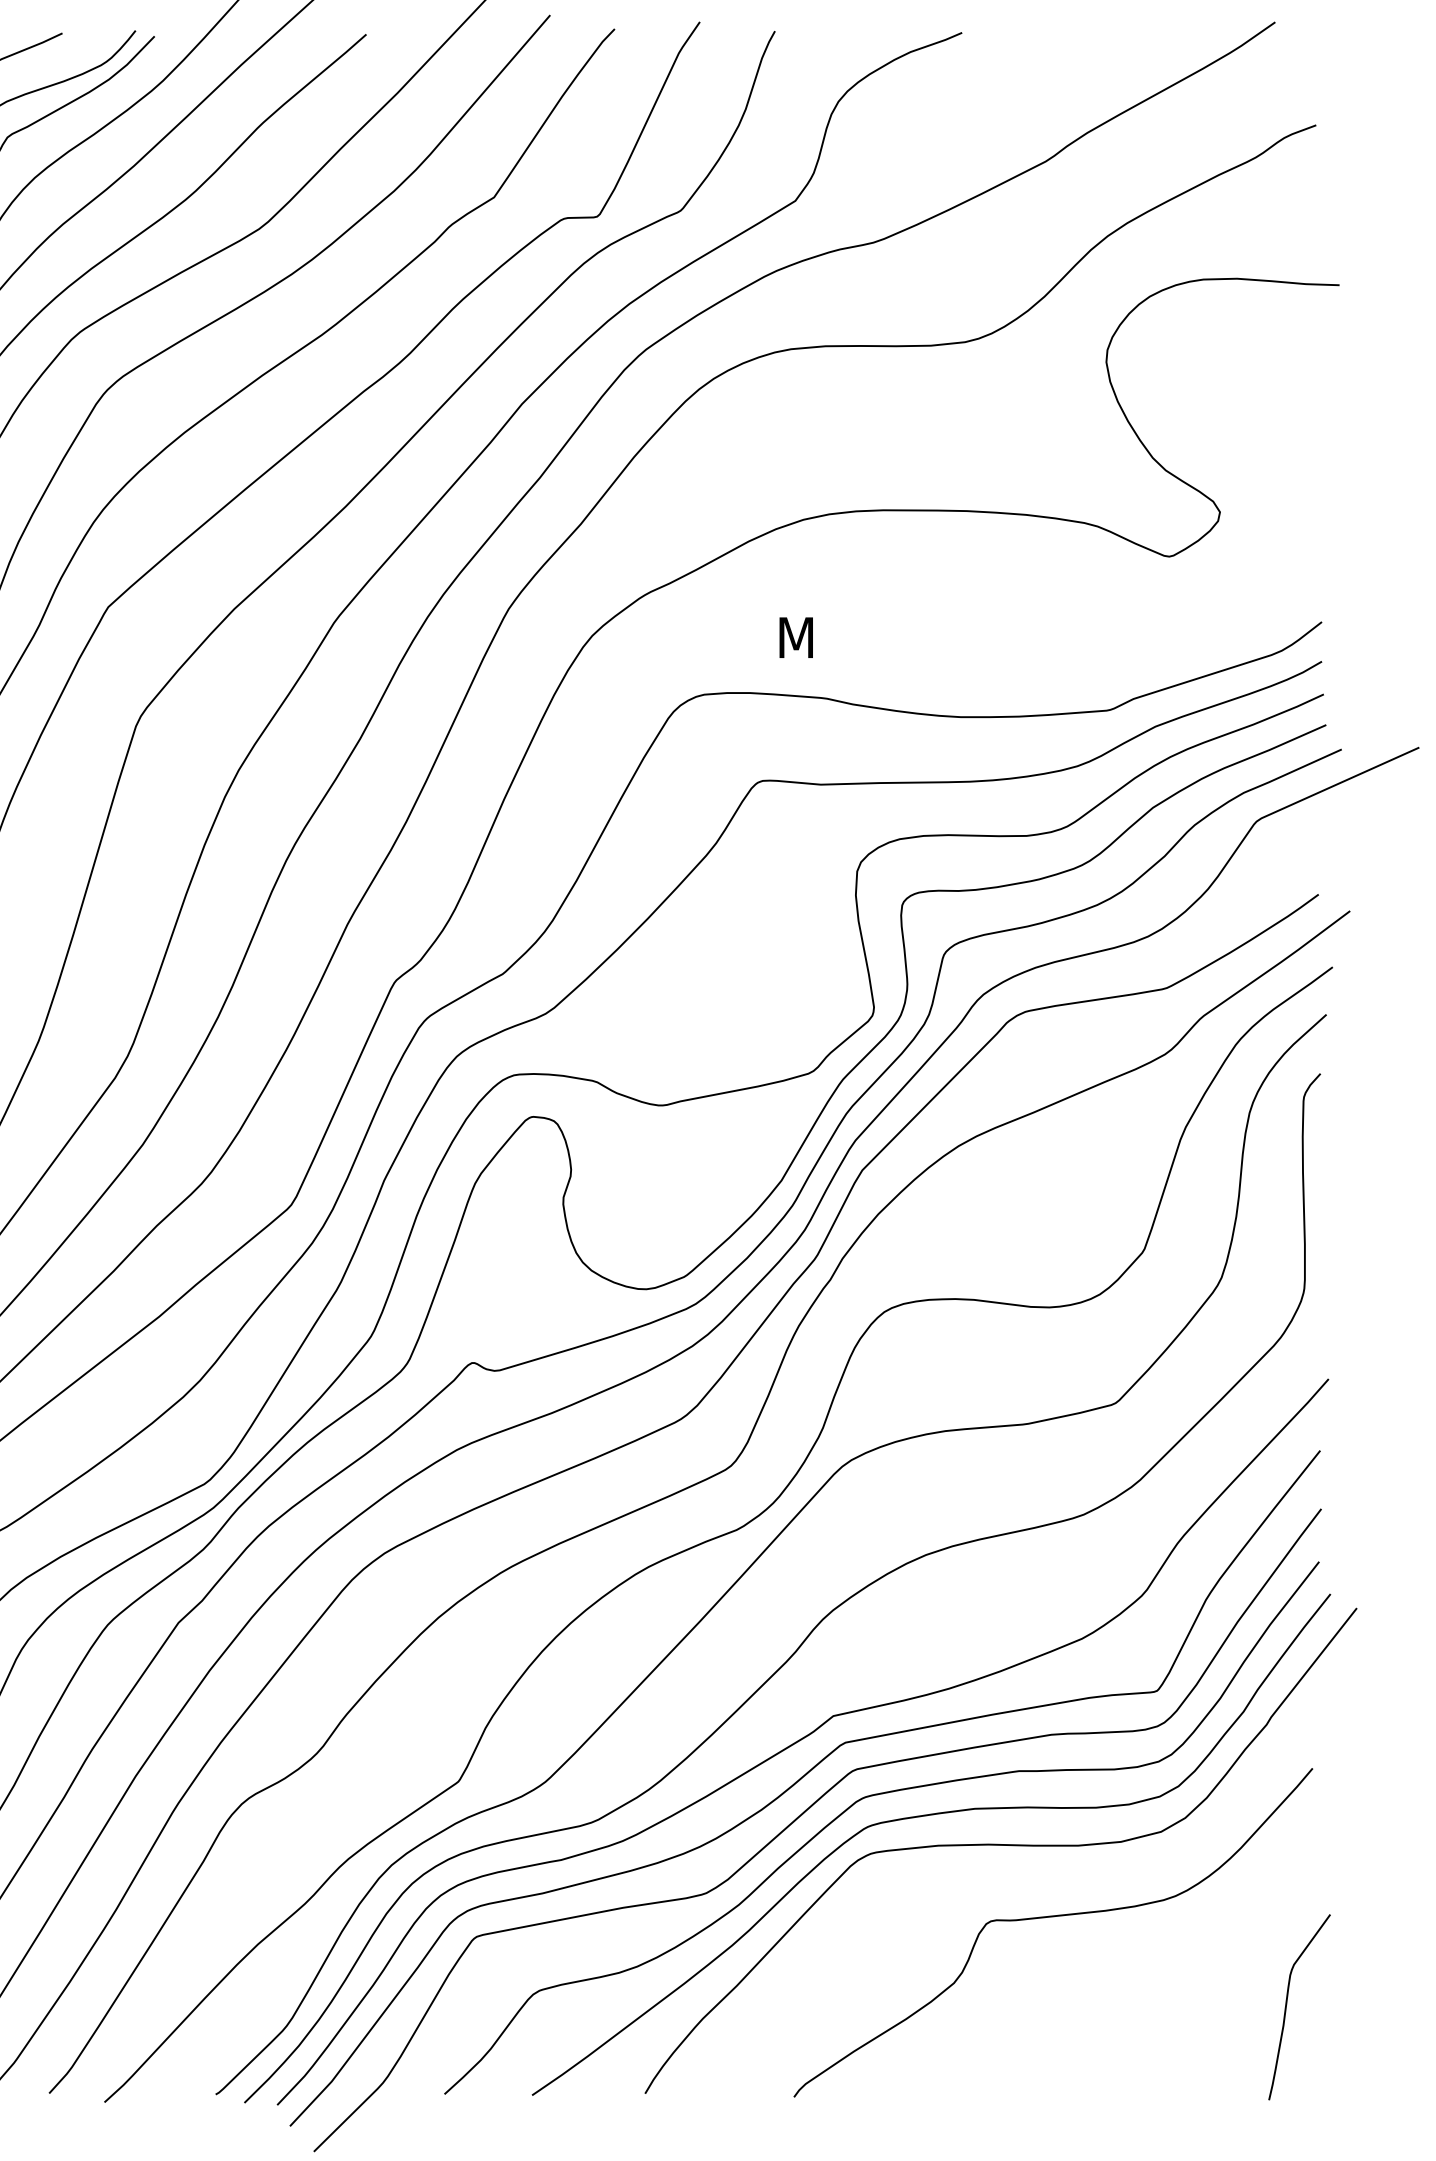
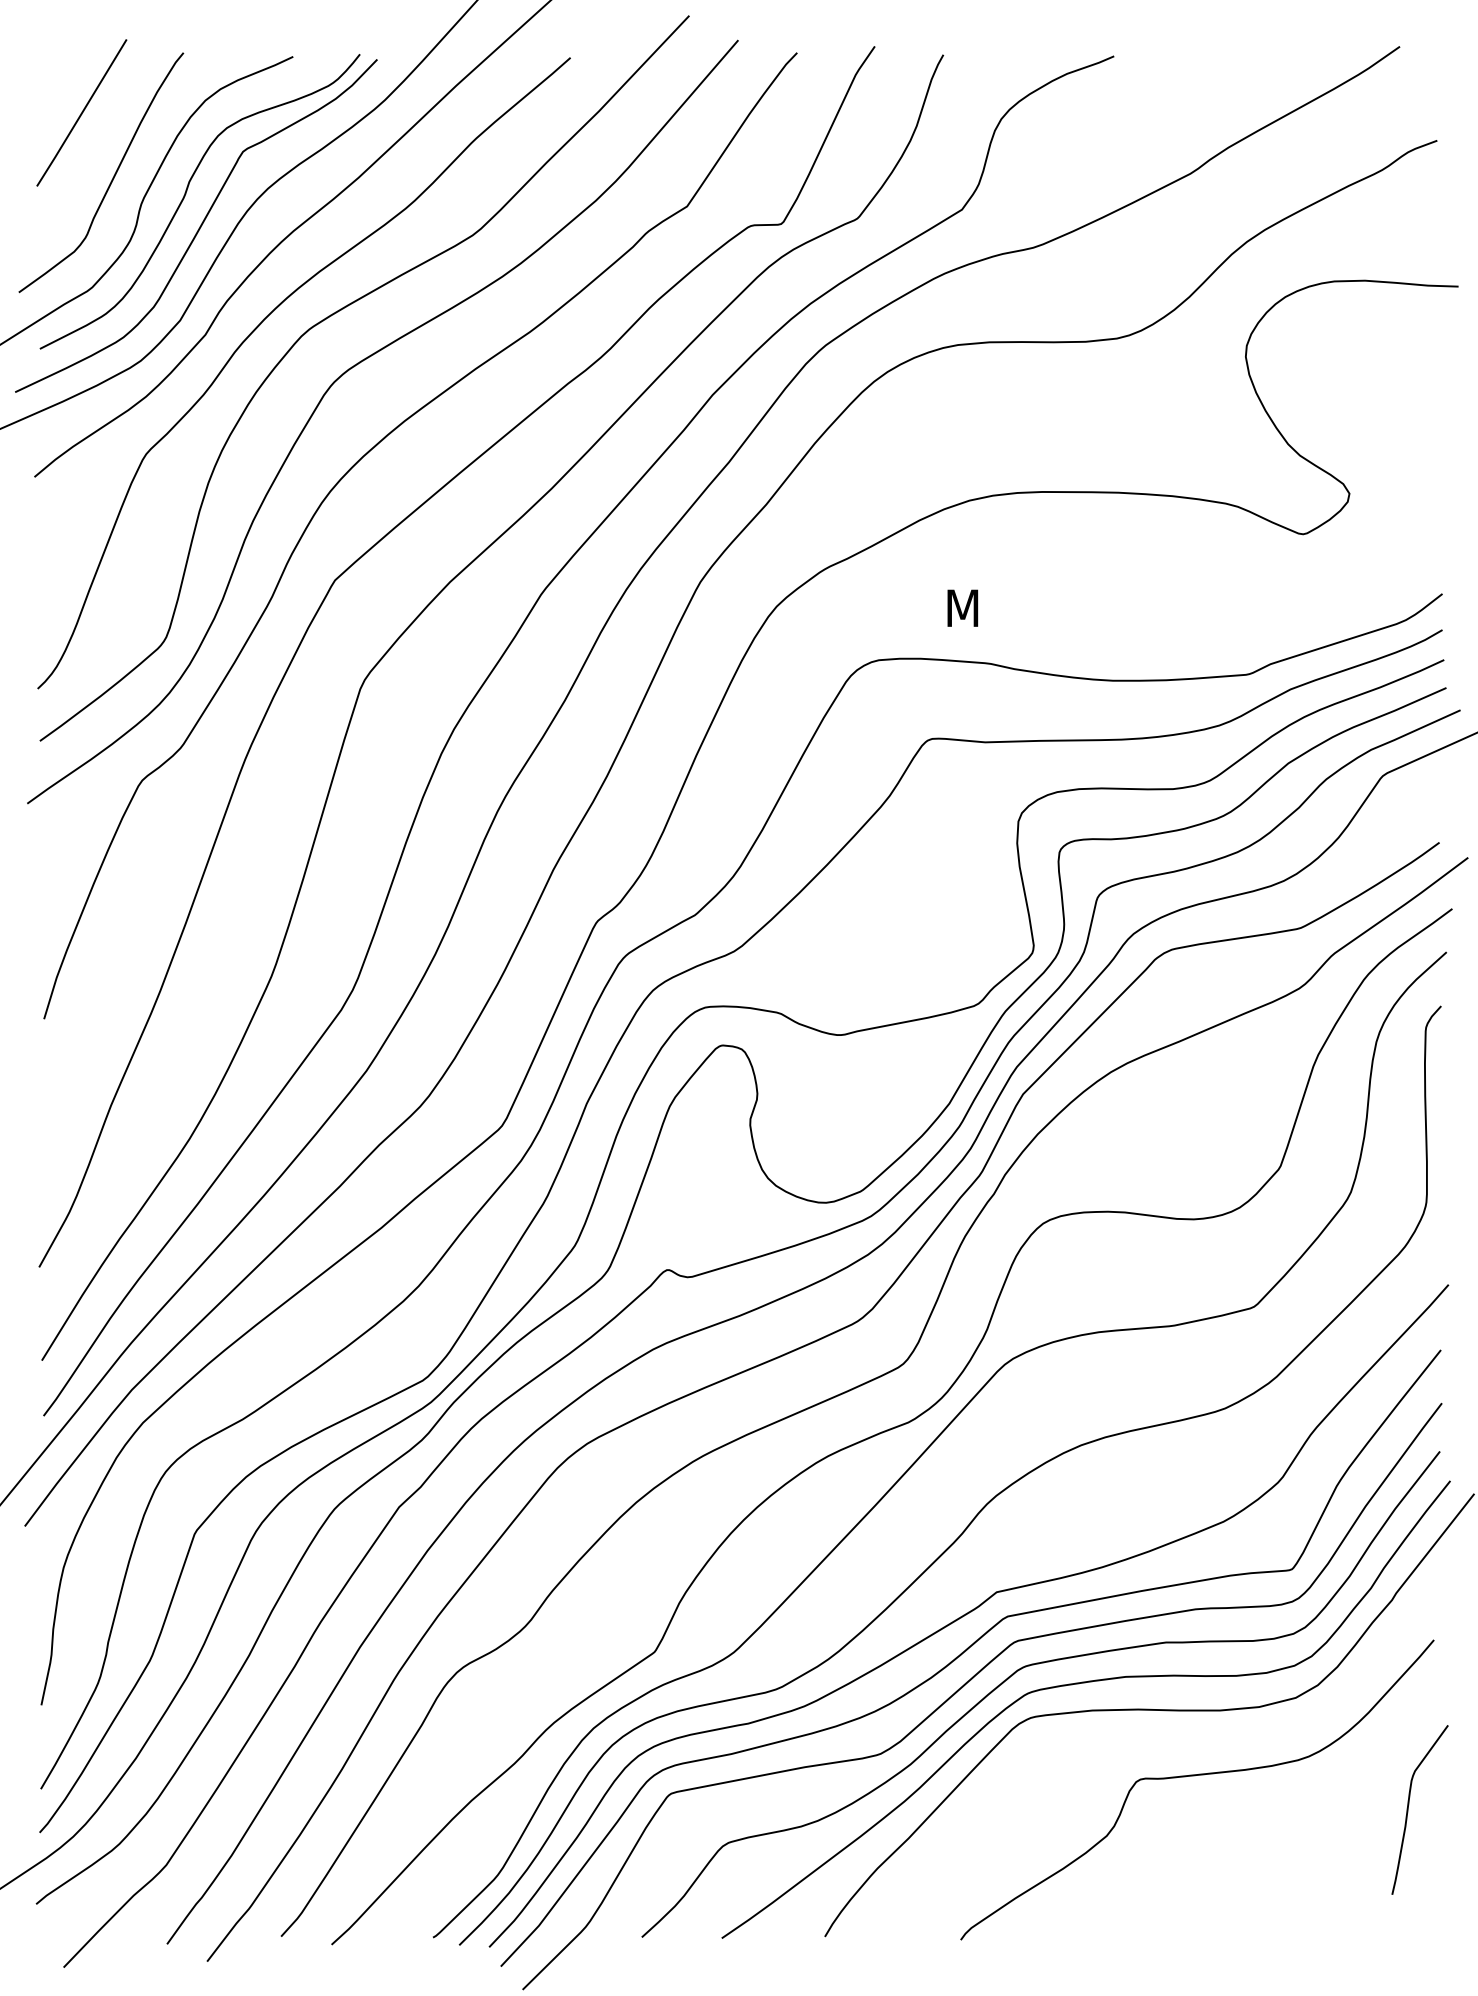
curve: (1286, 2006) -> (1408, 1809), moved

